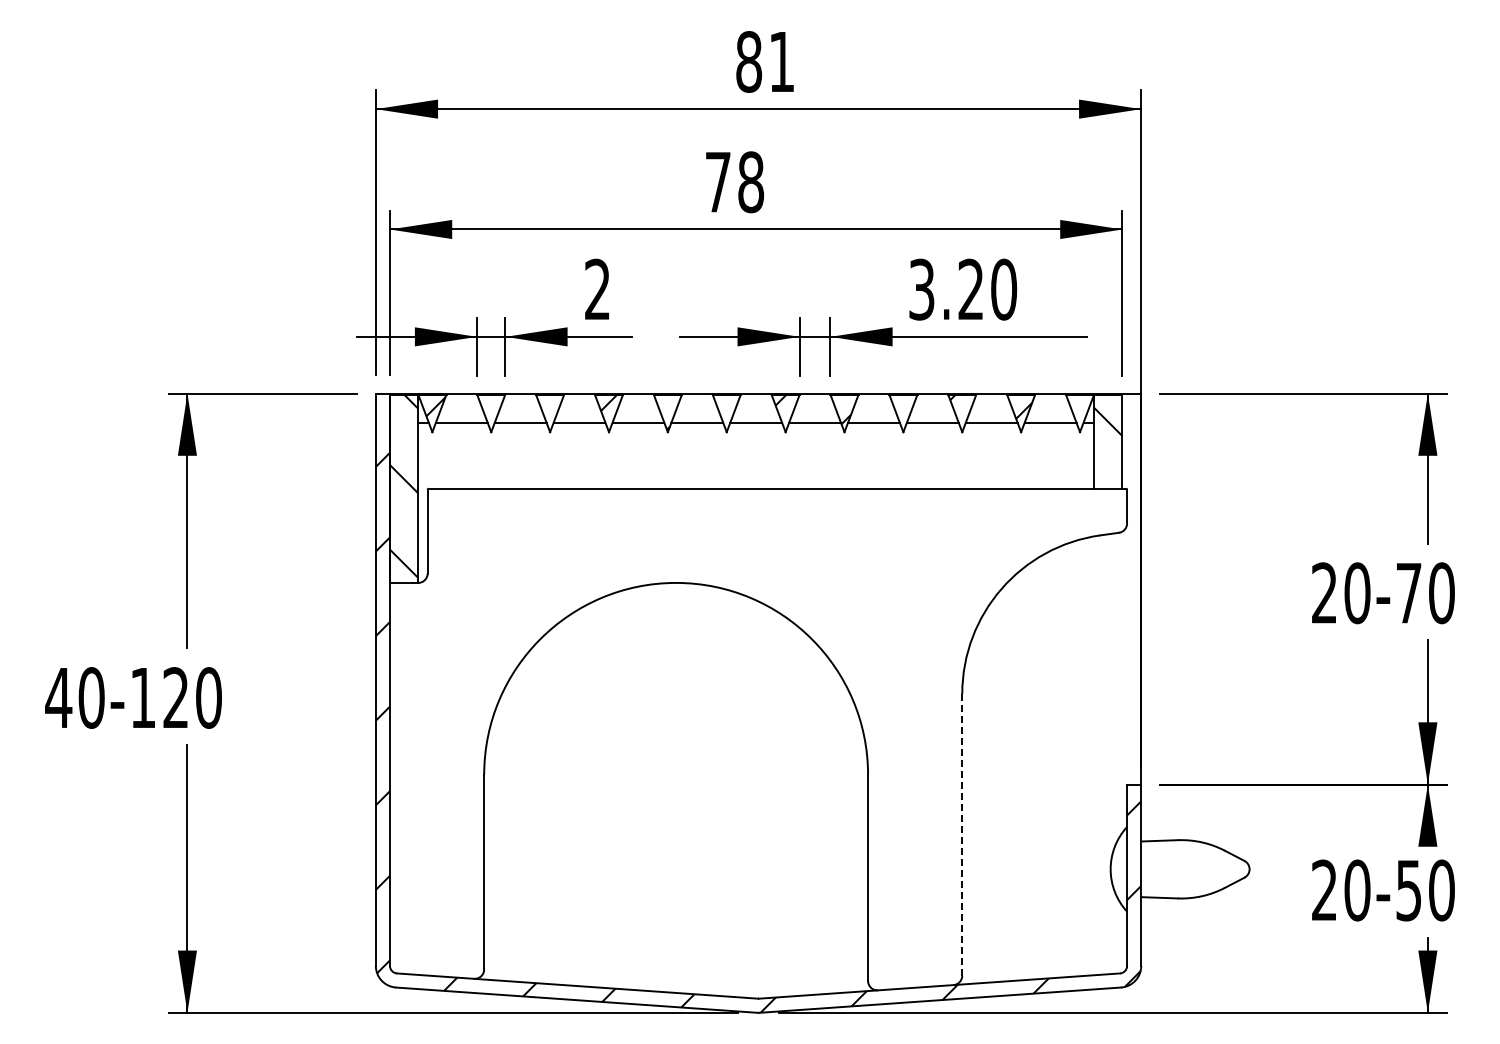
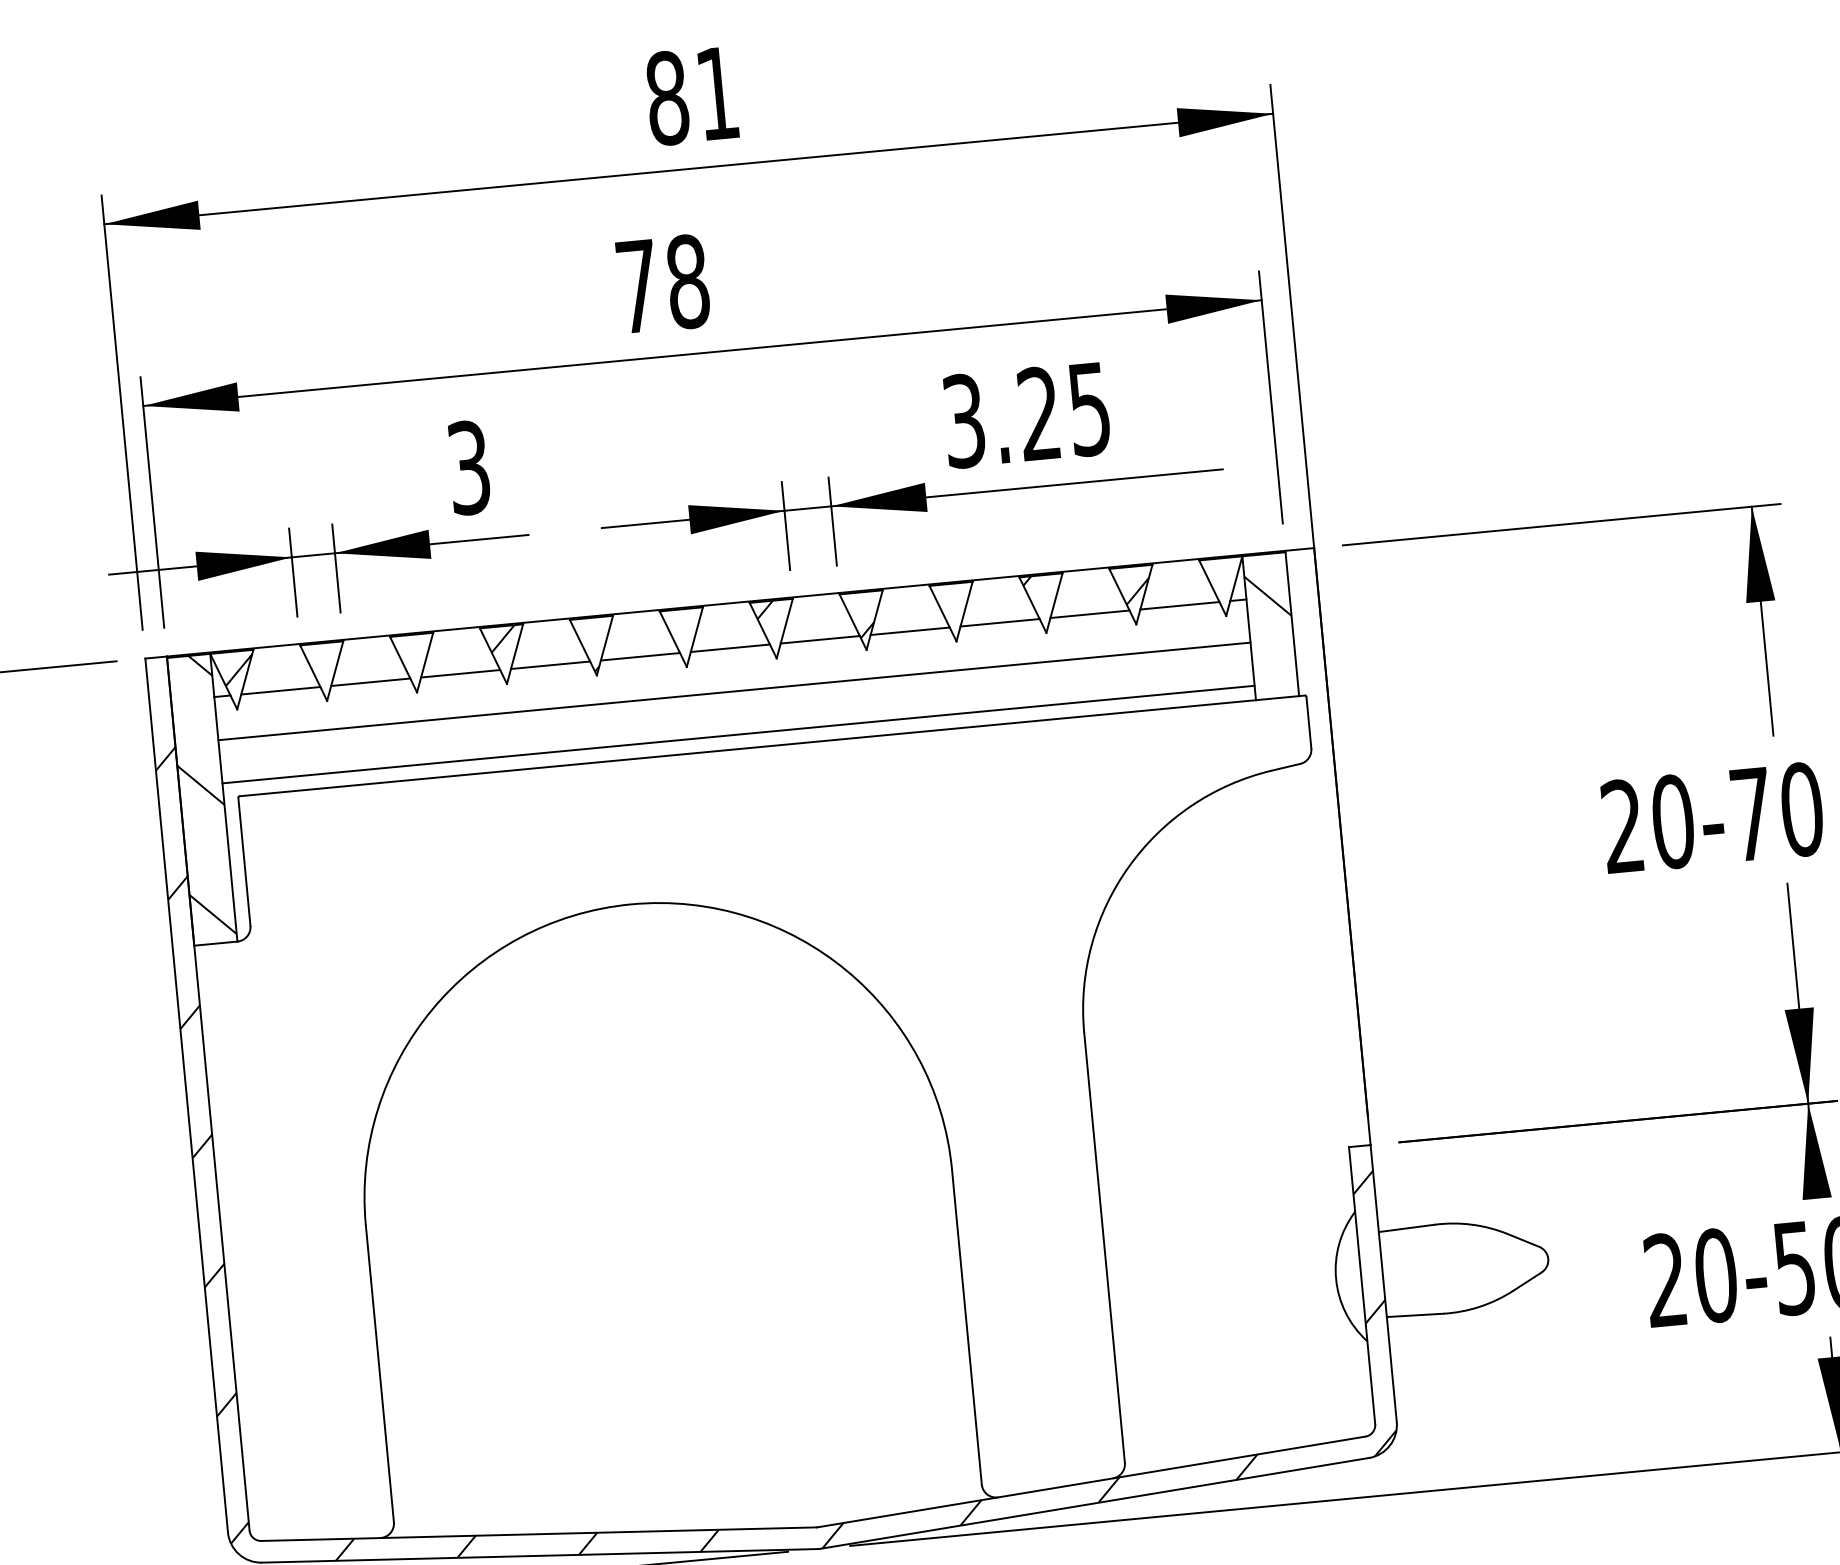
text: (597, 289) -> (468, 467), 2 -> 3
text: (1004, 289) -> (1090, 408), 3.20 -> 3.25
line: (756, 451) -> (734, 692), added
line: (756, 479) -> (739, 734), added
line: (962, 834) -> (1104, 1247), dashed -> solid

